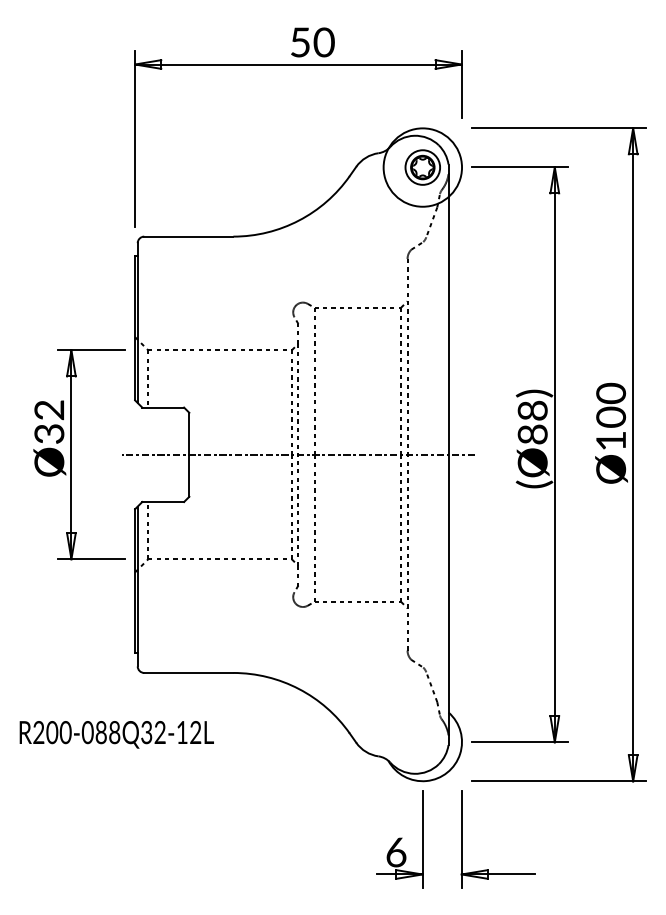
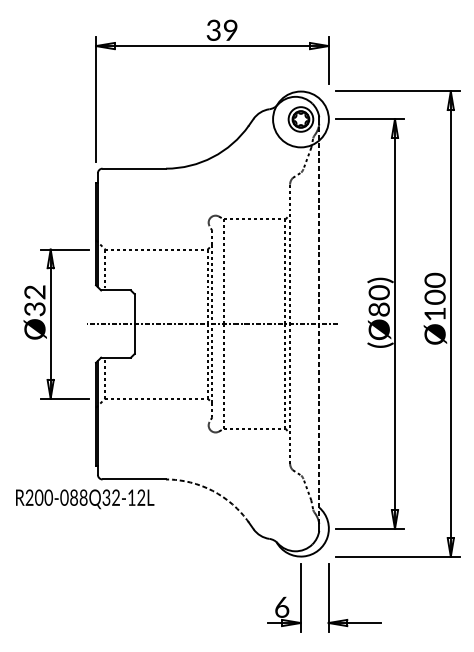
text: (312, 42) -> (222, 30), 50 -> 39
text: (533, 410) -> (379, 292), (Ø88) -> (Ø80)
line: (448, 454) -> (319, 323), solid -> dashed
arc: (298, 689) -> (212, 491), solid -> dashed
text: (116, 734) -> (84, 499), moved

